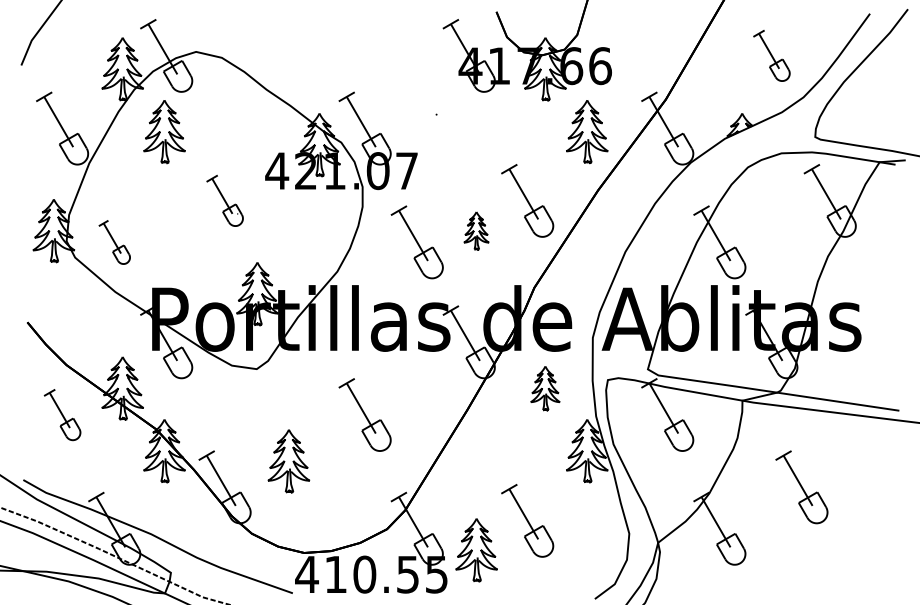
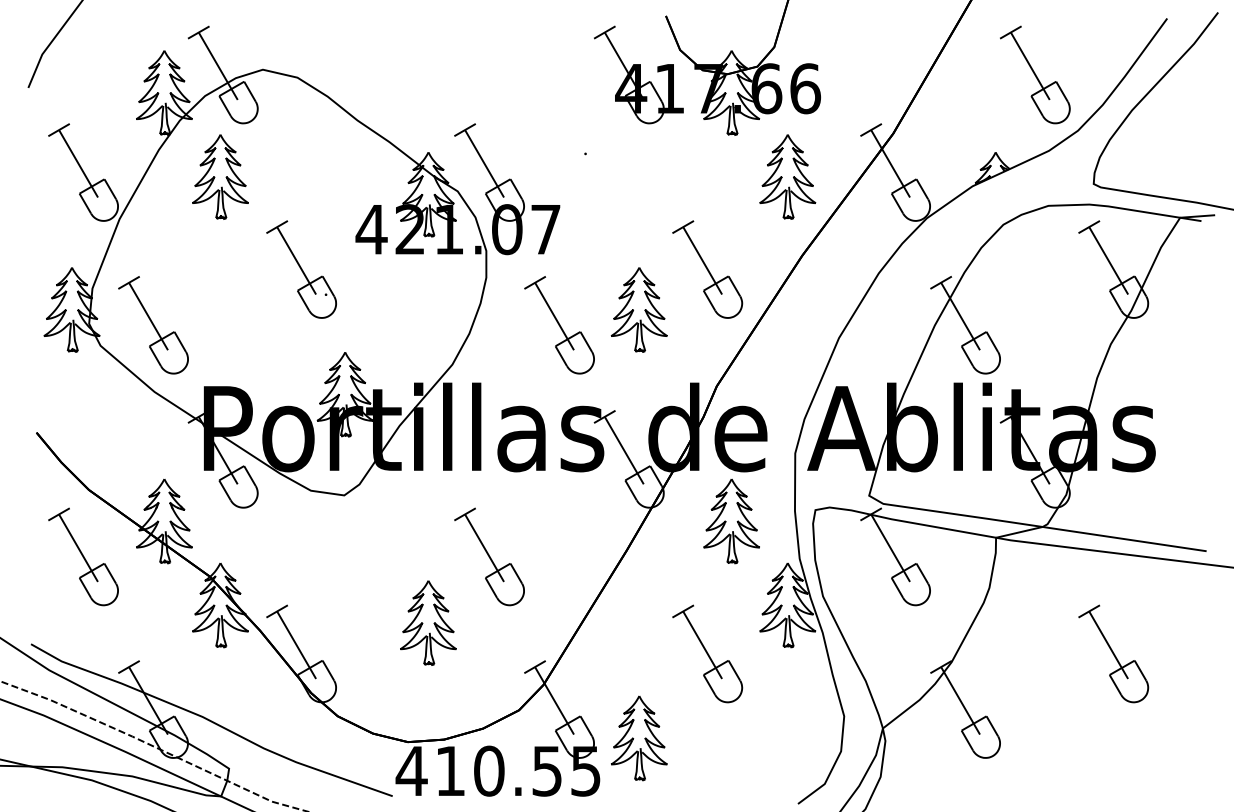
part: (771, 55) -> (1035, 74), size x1.43
part: (224, 200) -> (301, 269), size x1.43
part: (476, 230) -> (638, 309), size x1.67
part: (114, 242) -> (153, 325), size x1.67
part: (545, 388) -> (731, 521), size x1.43
part: (62, 414) -> (83, 556), size x1.43
part: (288, 460) -> (428, 622), moved
part: (801, 486) -> (1113, 653), moved
part: (527, 520) -> (707, 653), moved

